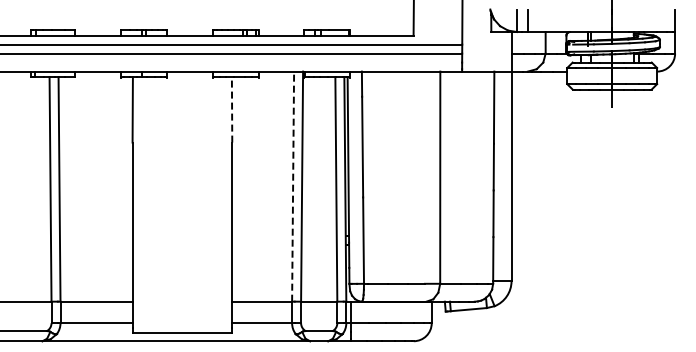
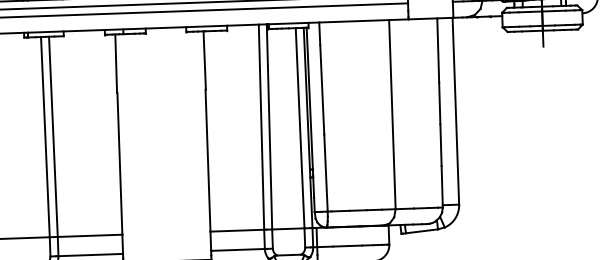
line: (232, 109) -> (205, 60), dashed -> solid
line: (293, 186) -> (261, 127), dashed -> solid

